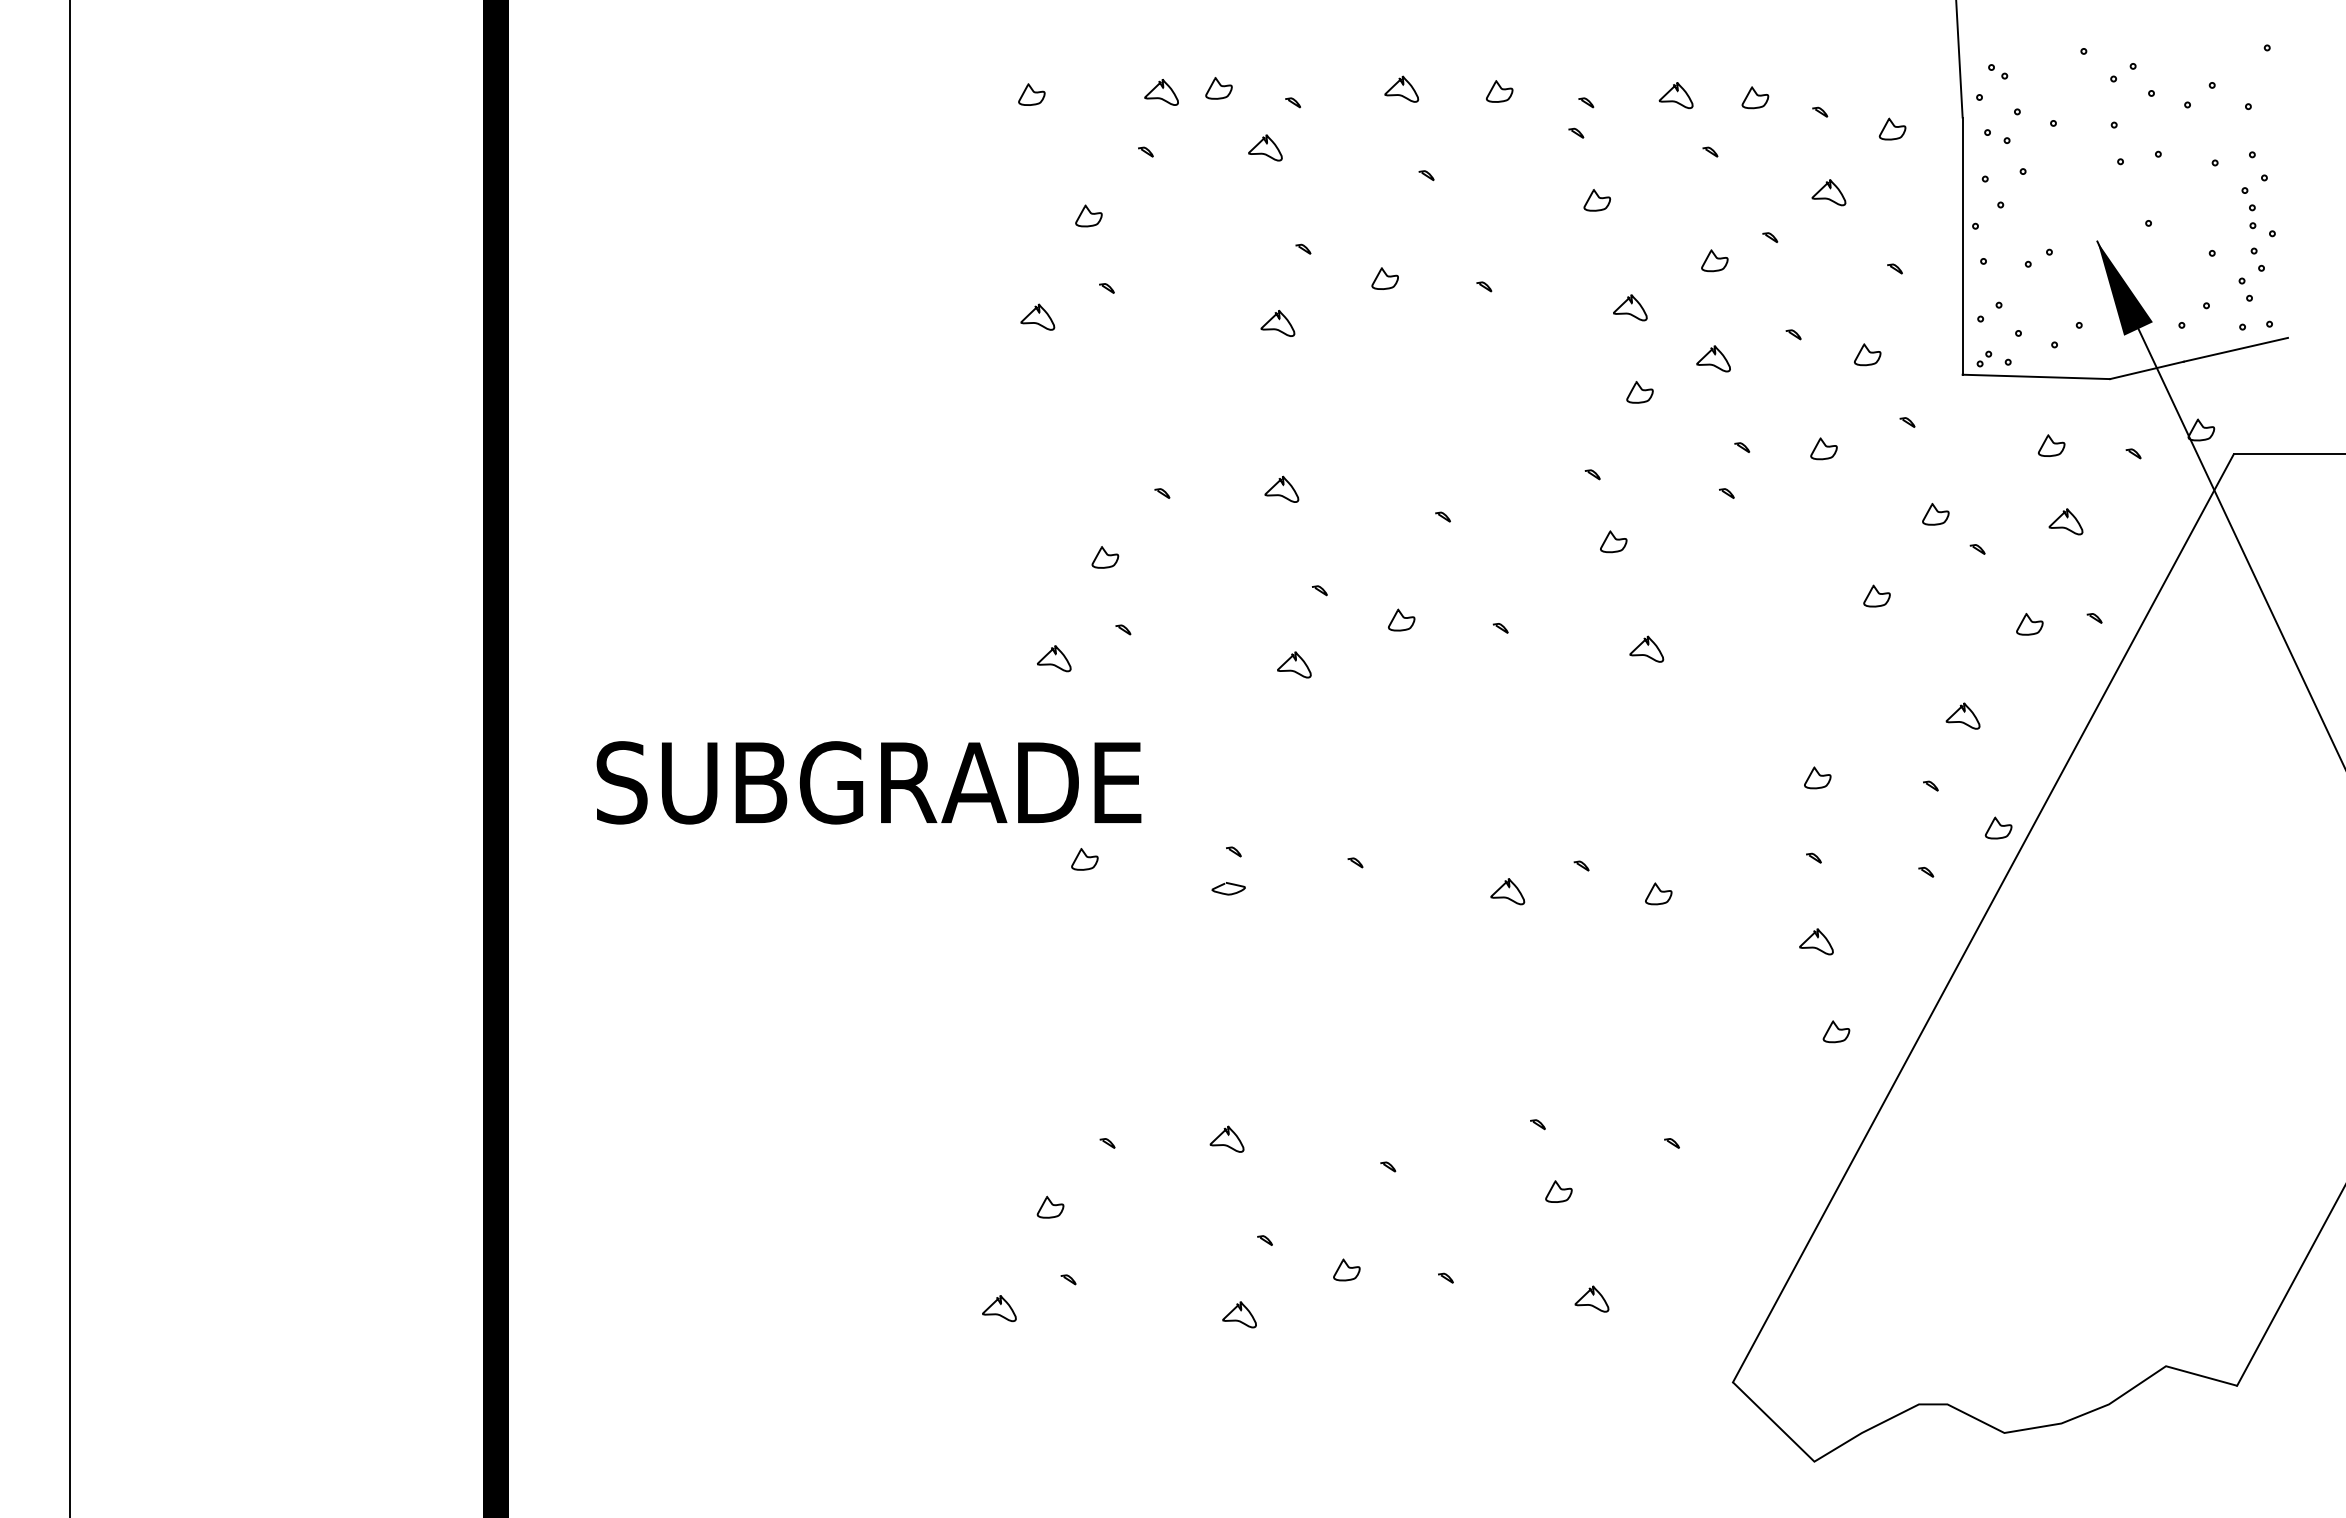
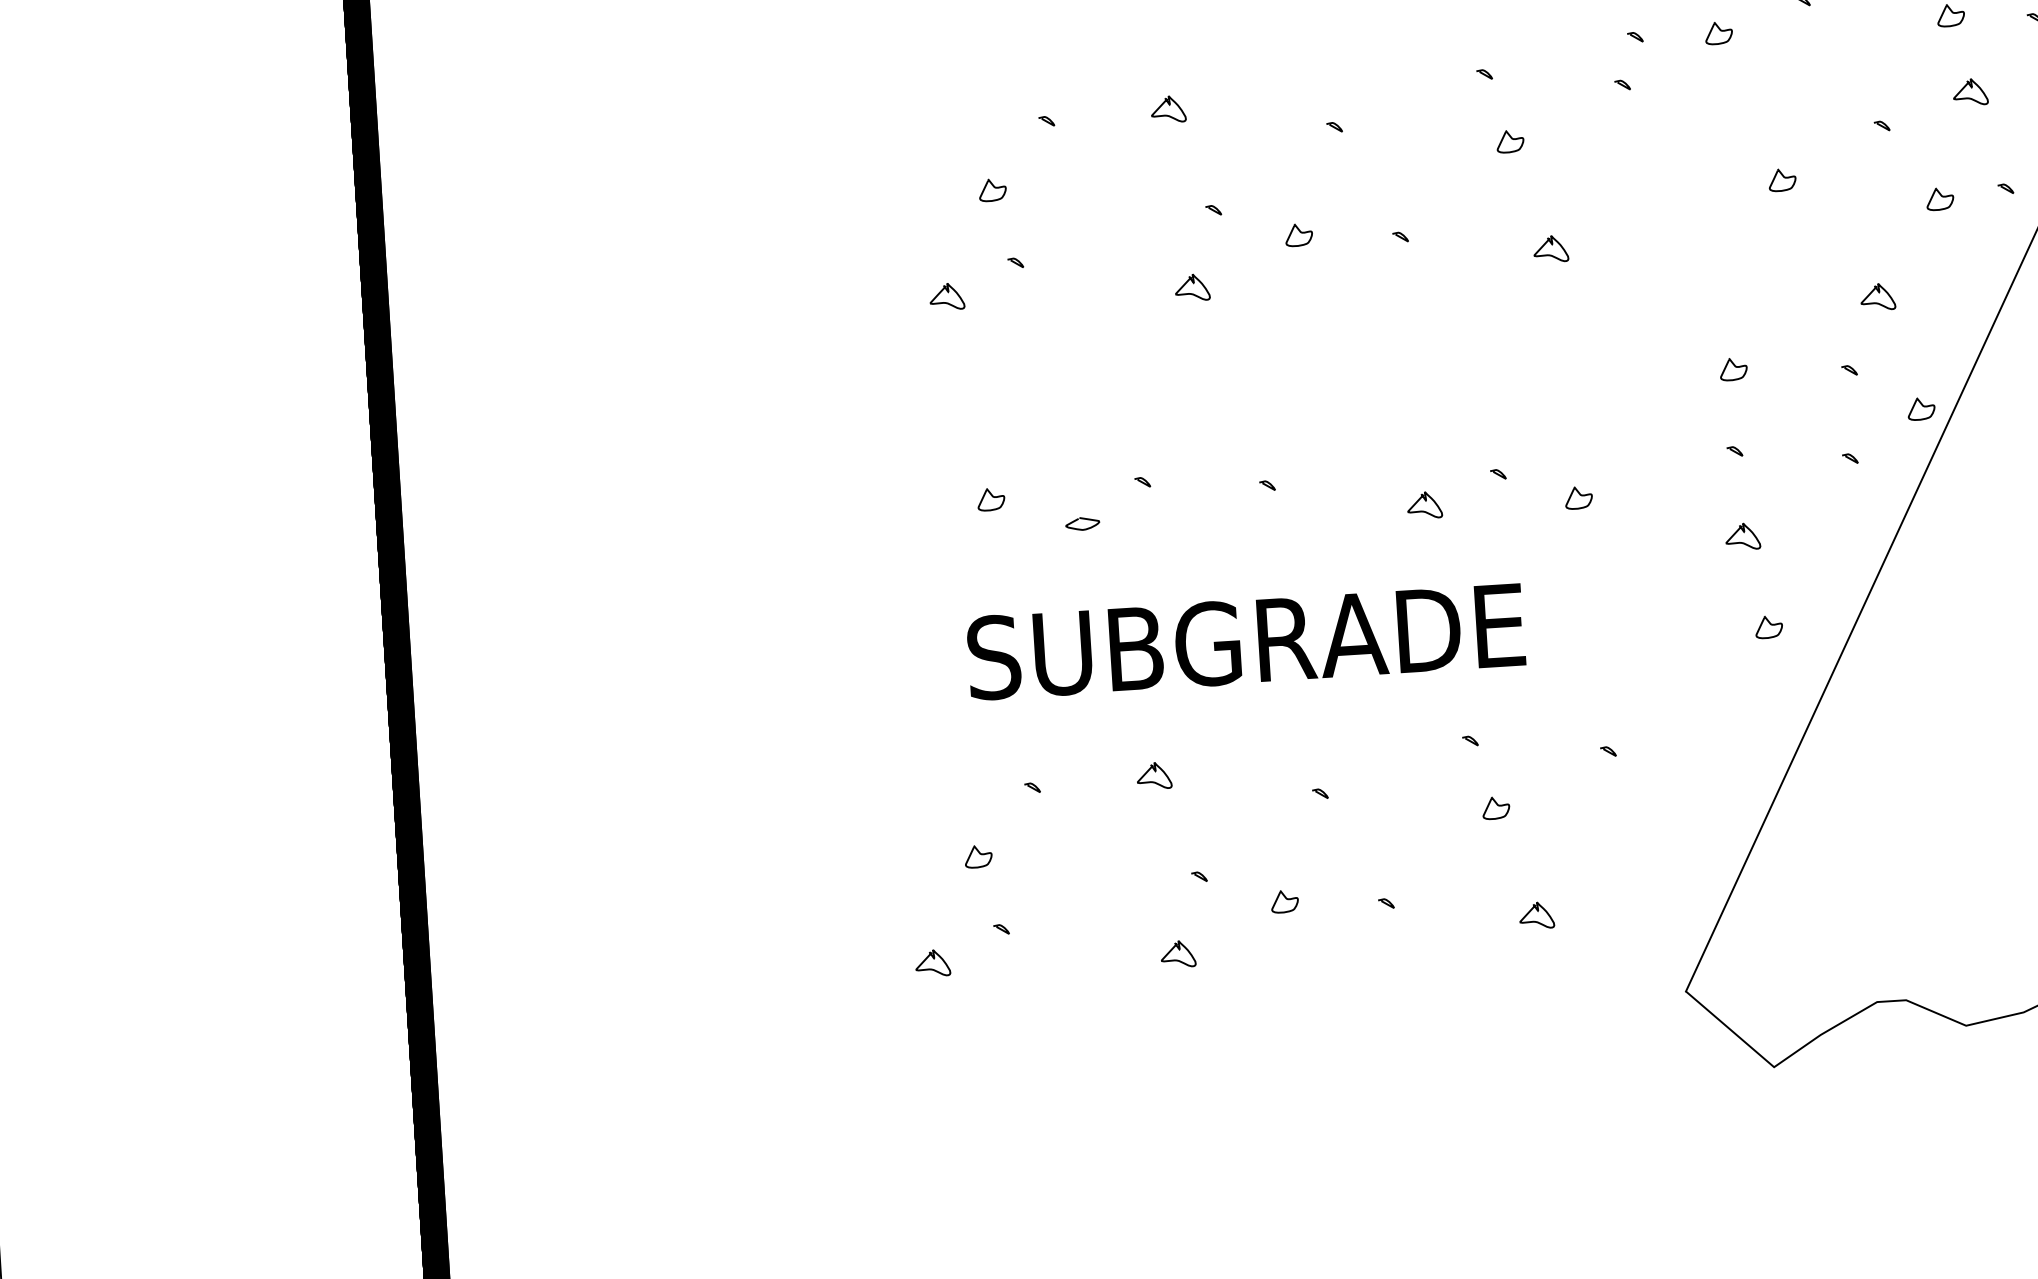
curve: (1937, 512) -> (1838, 90), removed
text: (868, 782) -> (1245, 641), moved
curve: (1228, 884) -> (1082, 519), moved

